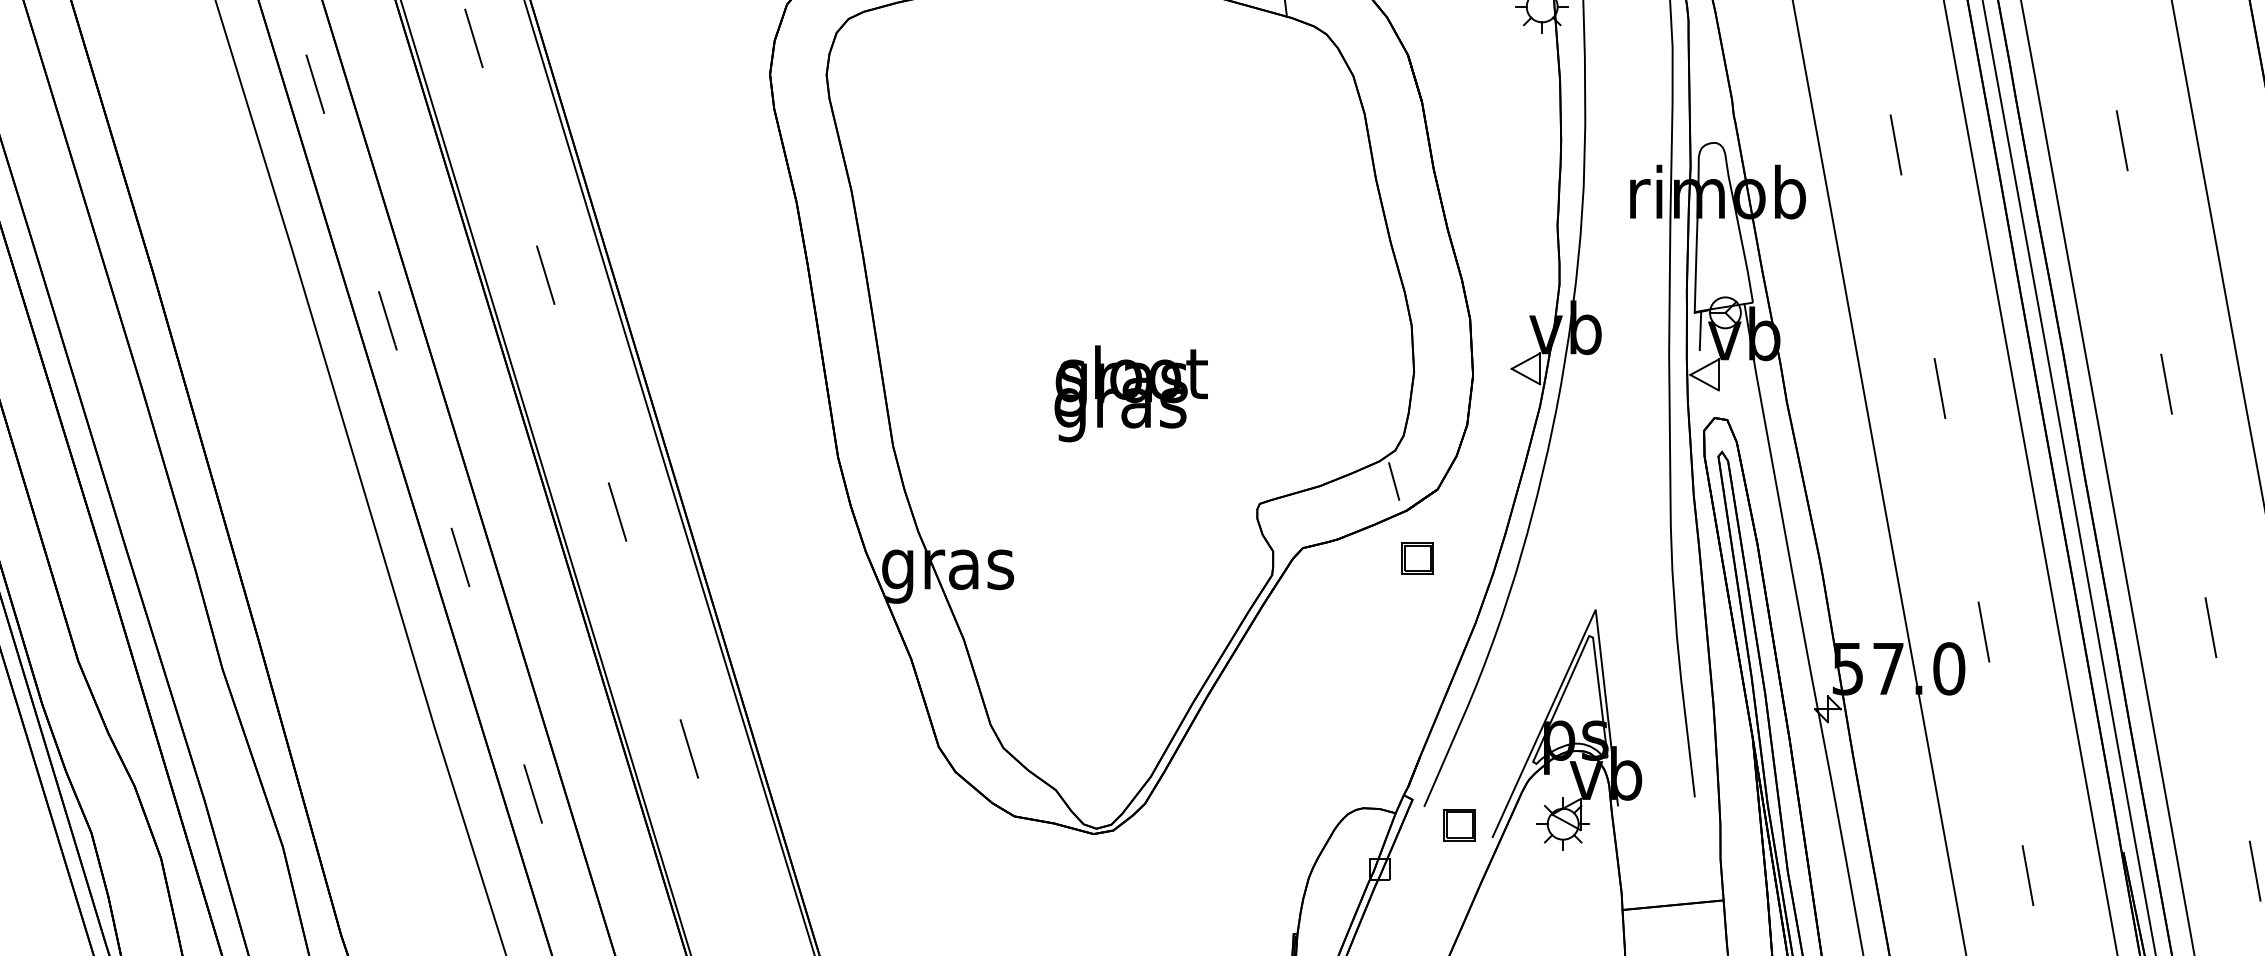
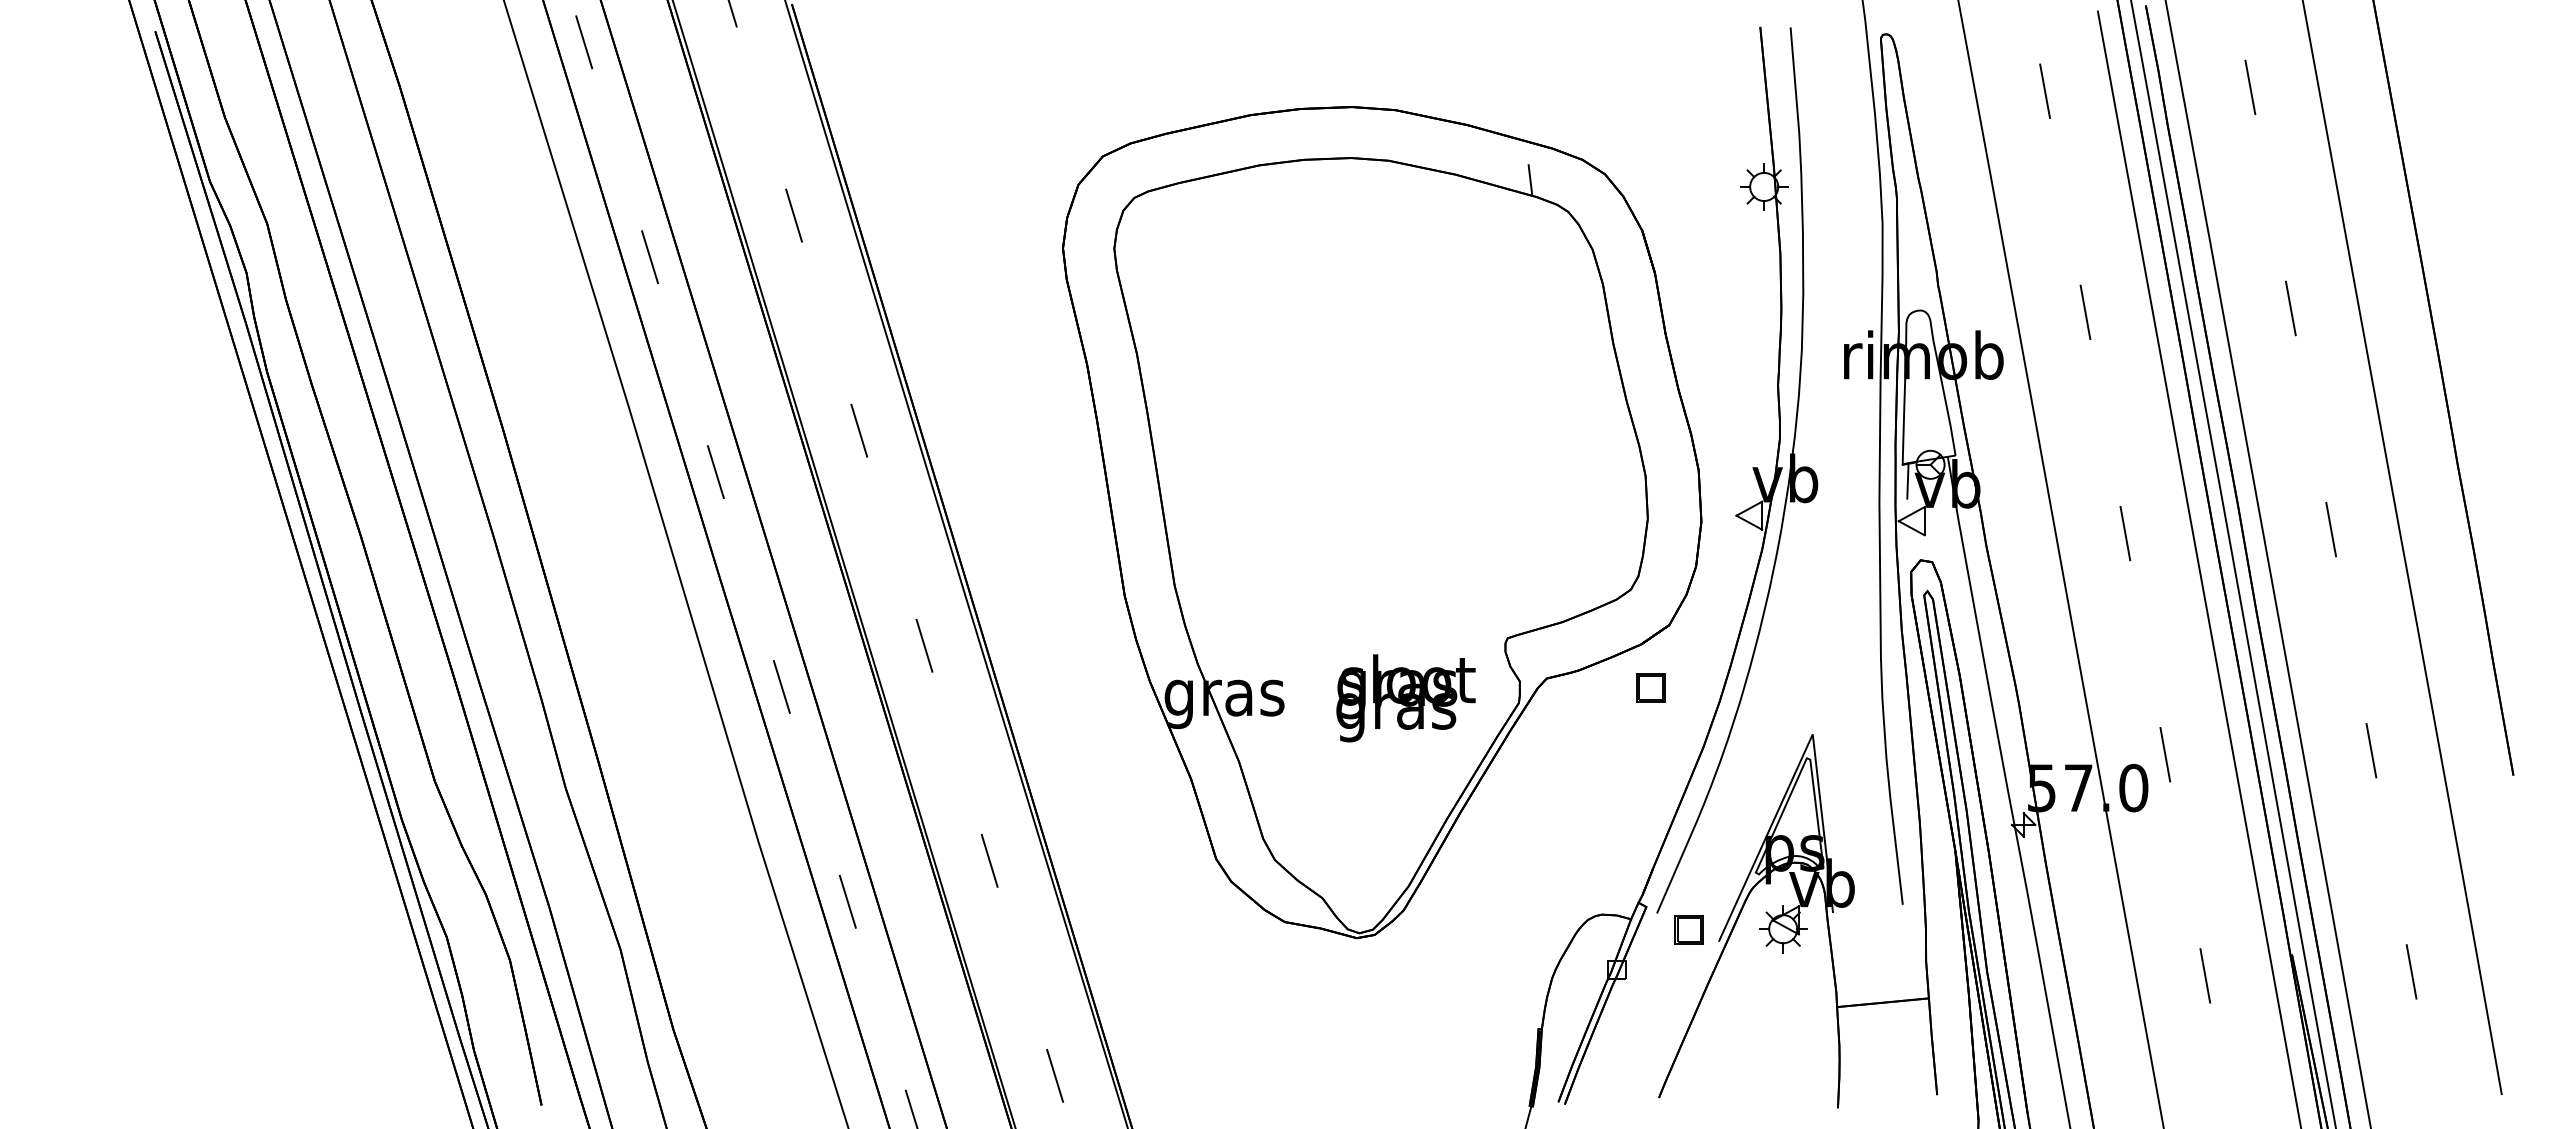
text: (1130, 393) -> (1405, 698), moved
line: (1393, 480) -> (1629, 617), removed

